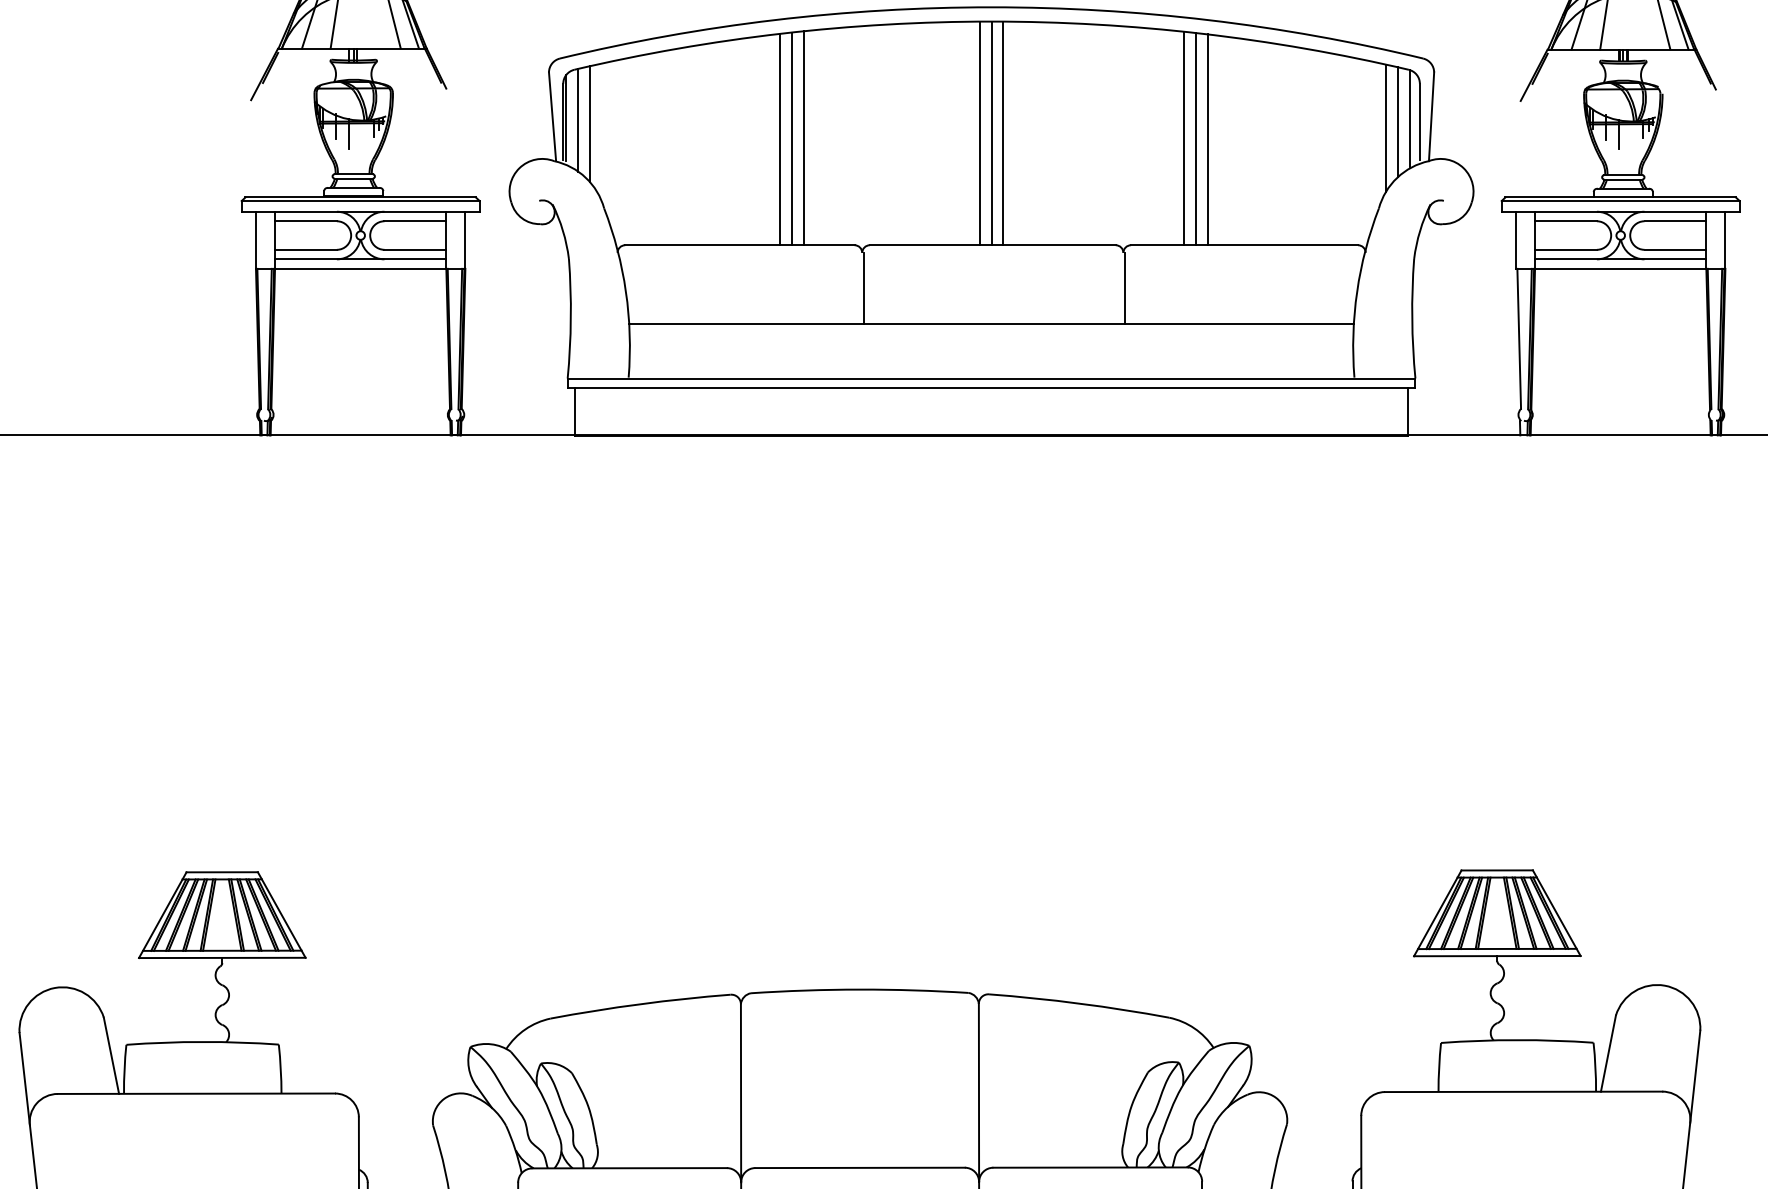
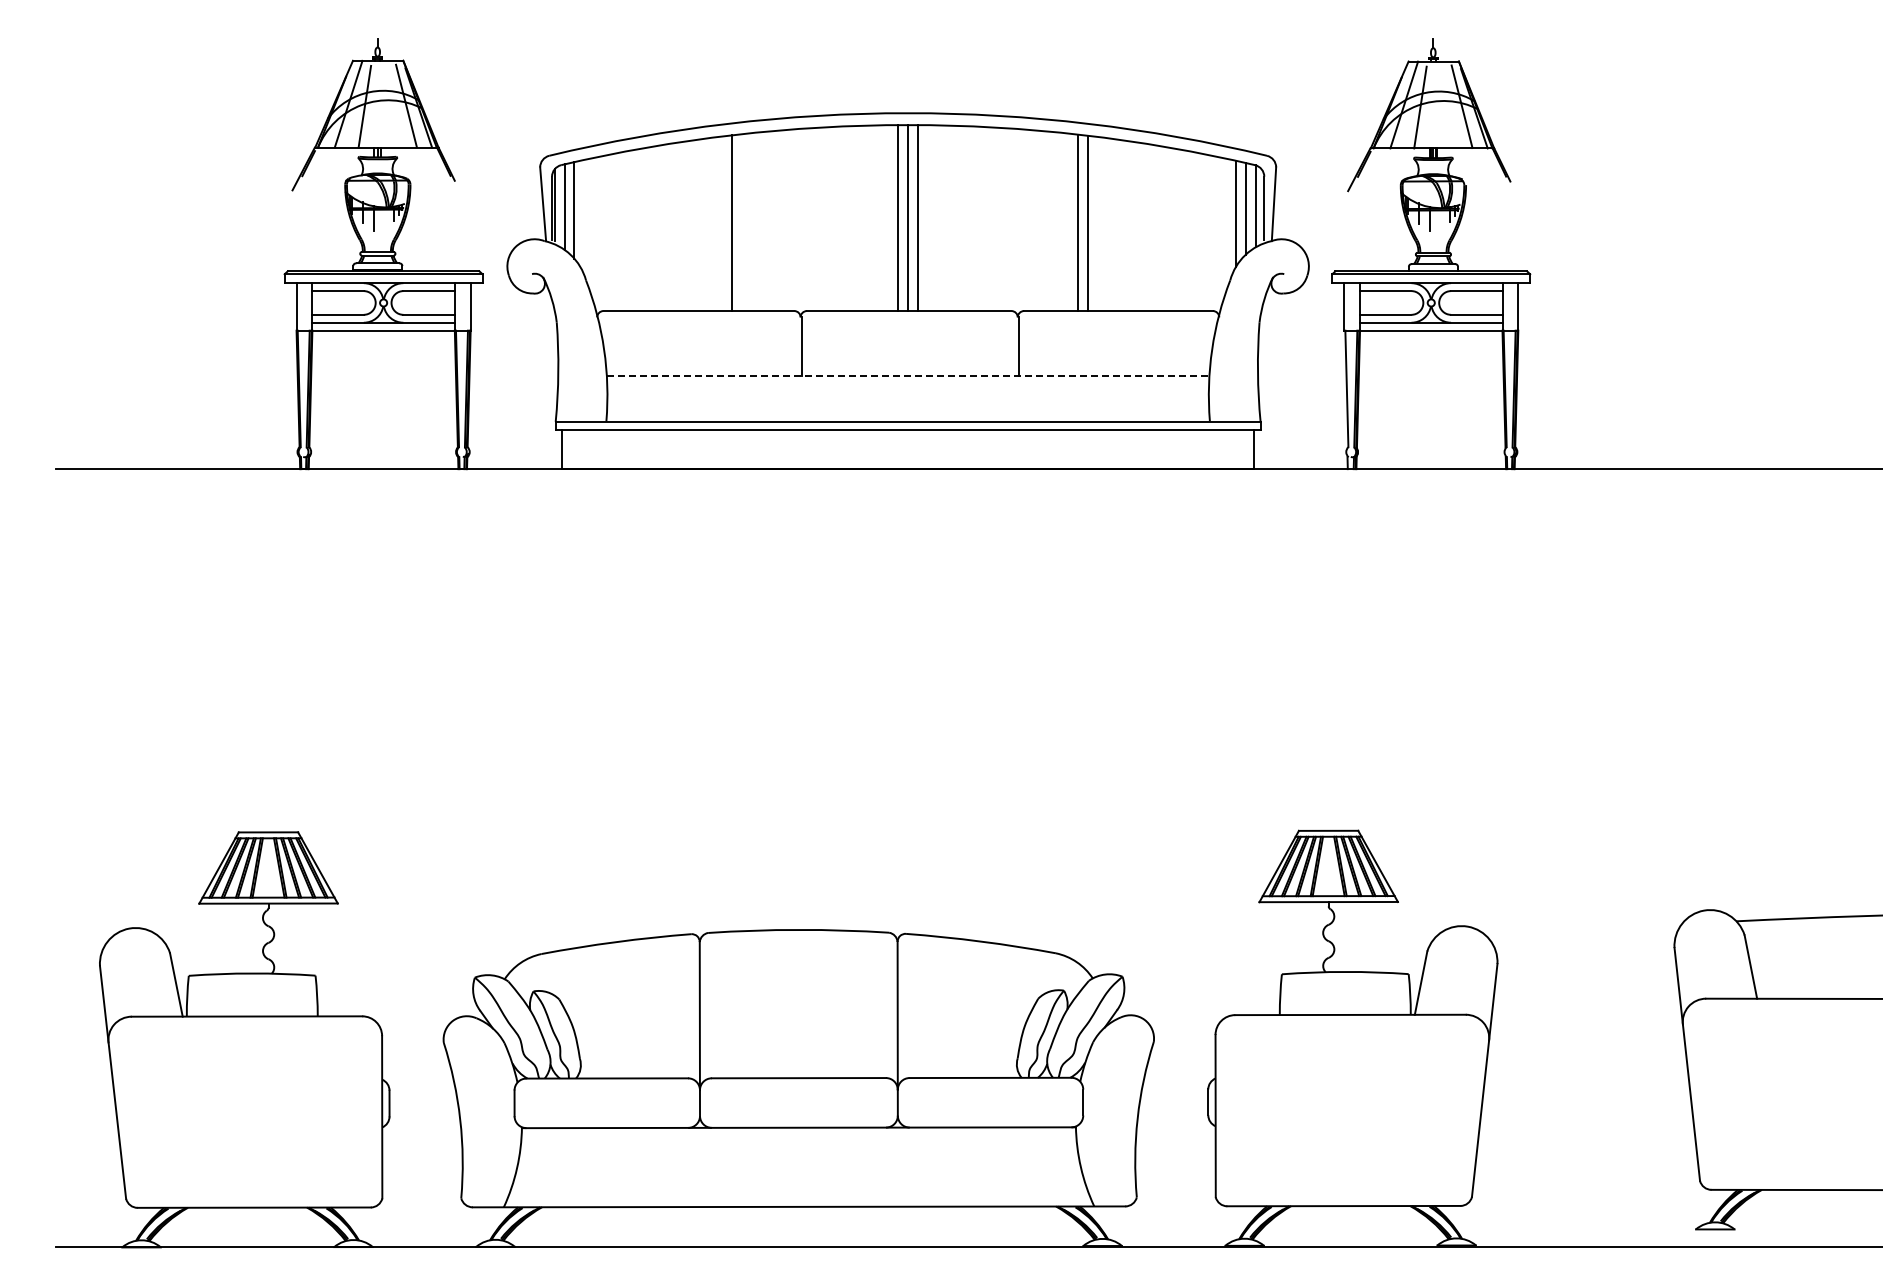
line: (792, 138) -> (742, 222), removed
line: (804, 138) -> (752, 222), removed
line: (1184, 138) -> (1068, 222), removed
line: (991, 323) -> (908, 376), solid -> dashed

